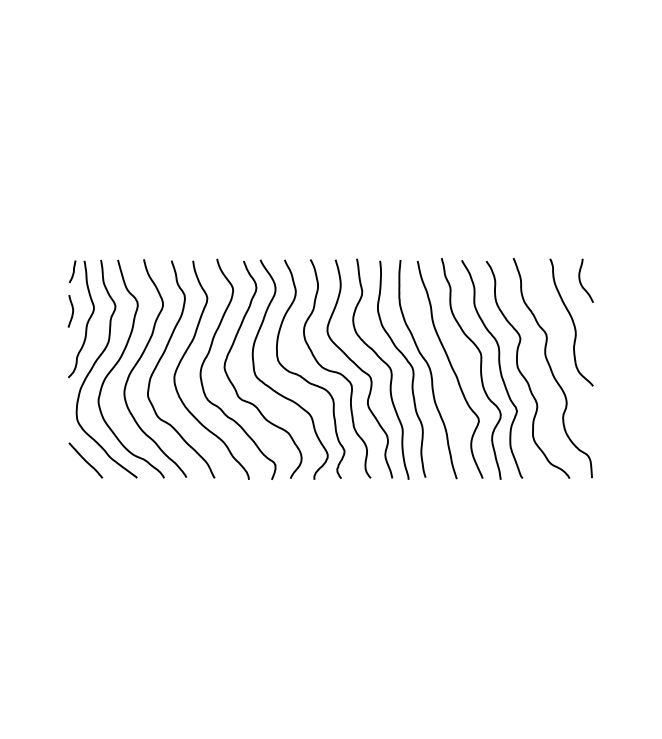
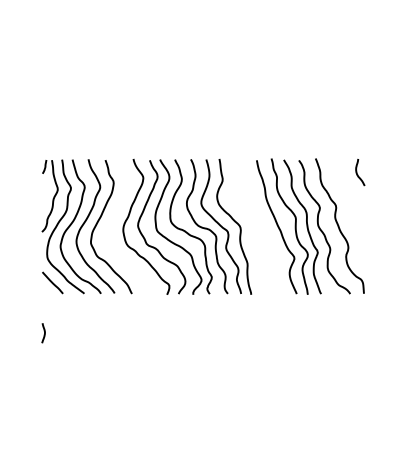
curve: (72, 311) -> (44, 333), moved
curve: (571, 321) -> (351, 197), removed
curve: (187, 352) -> (115, 216), removed
part: (417, 368) -> (256, 226), removed

